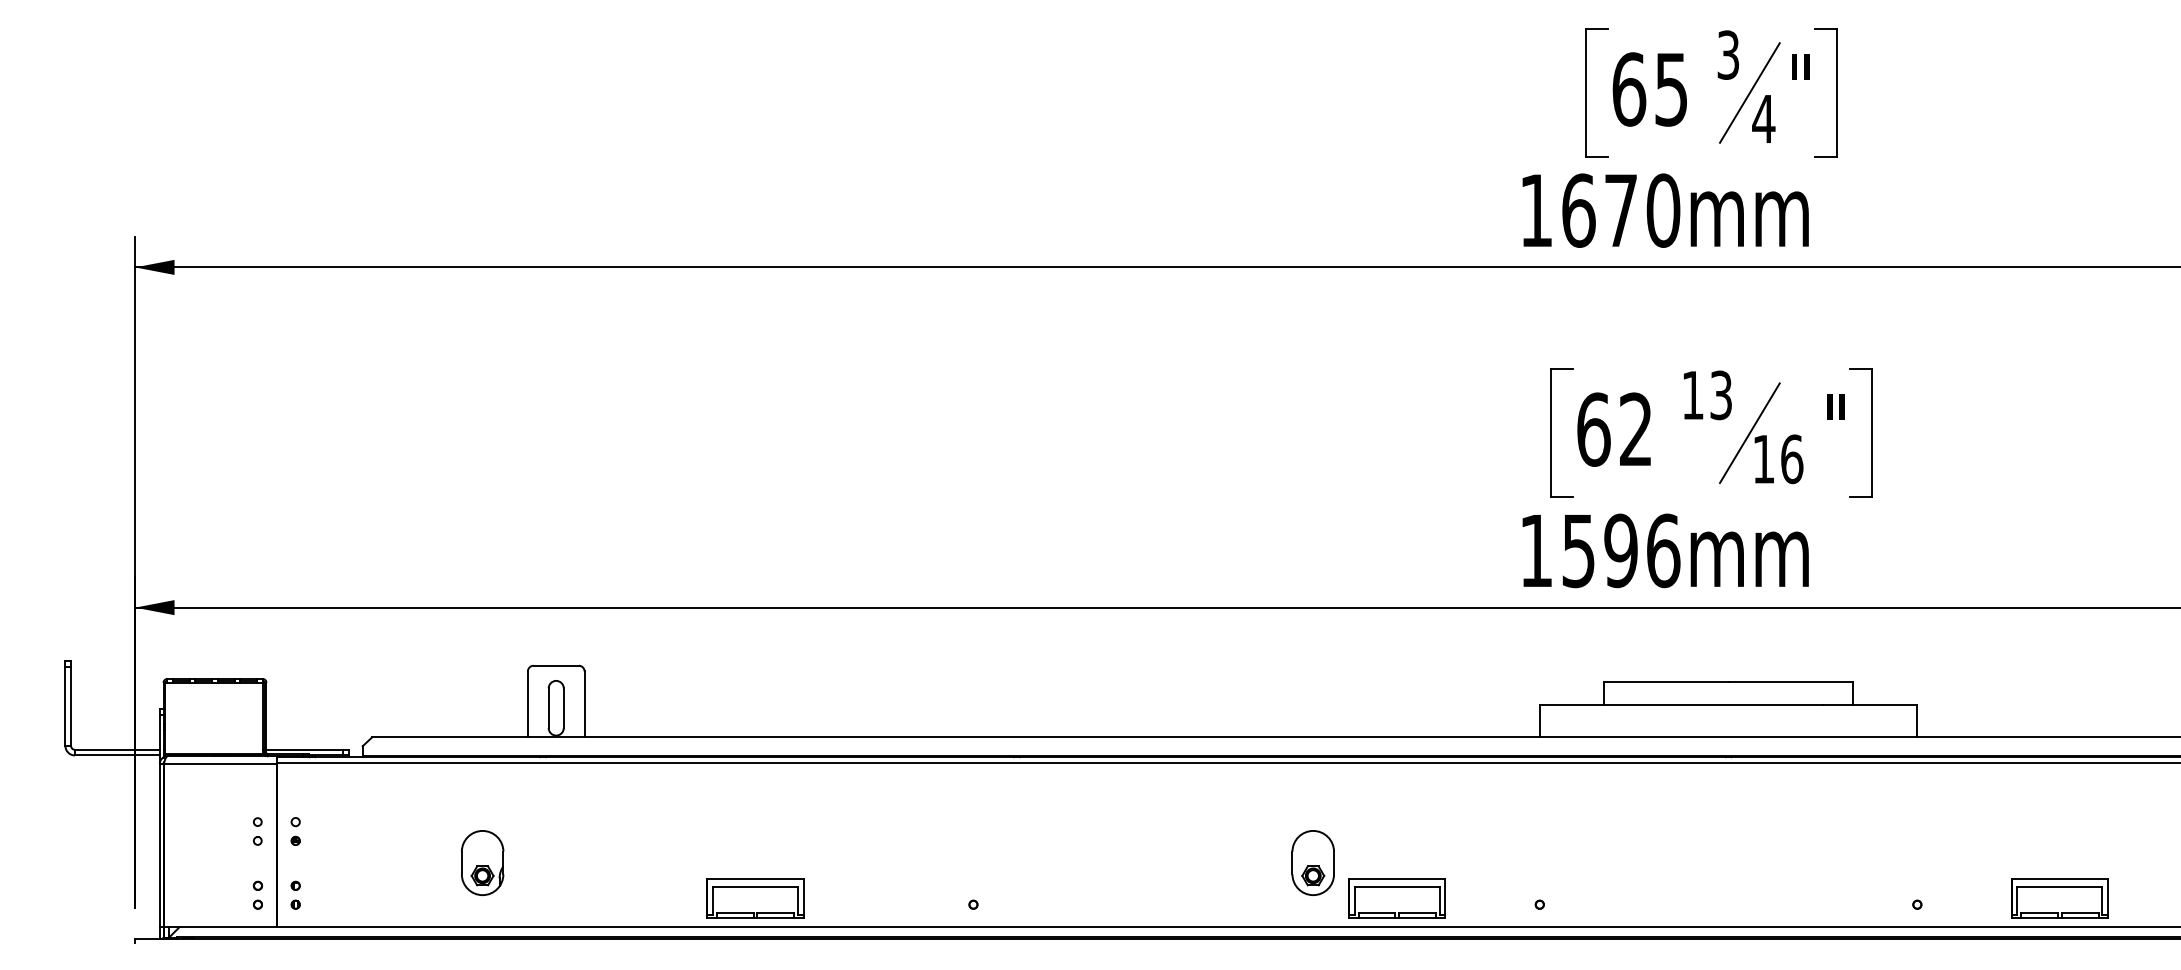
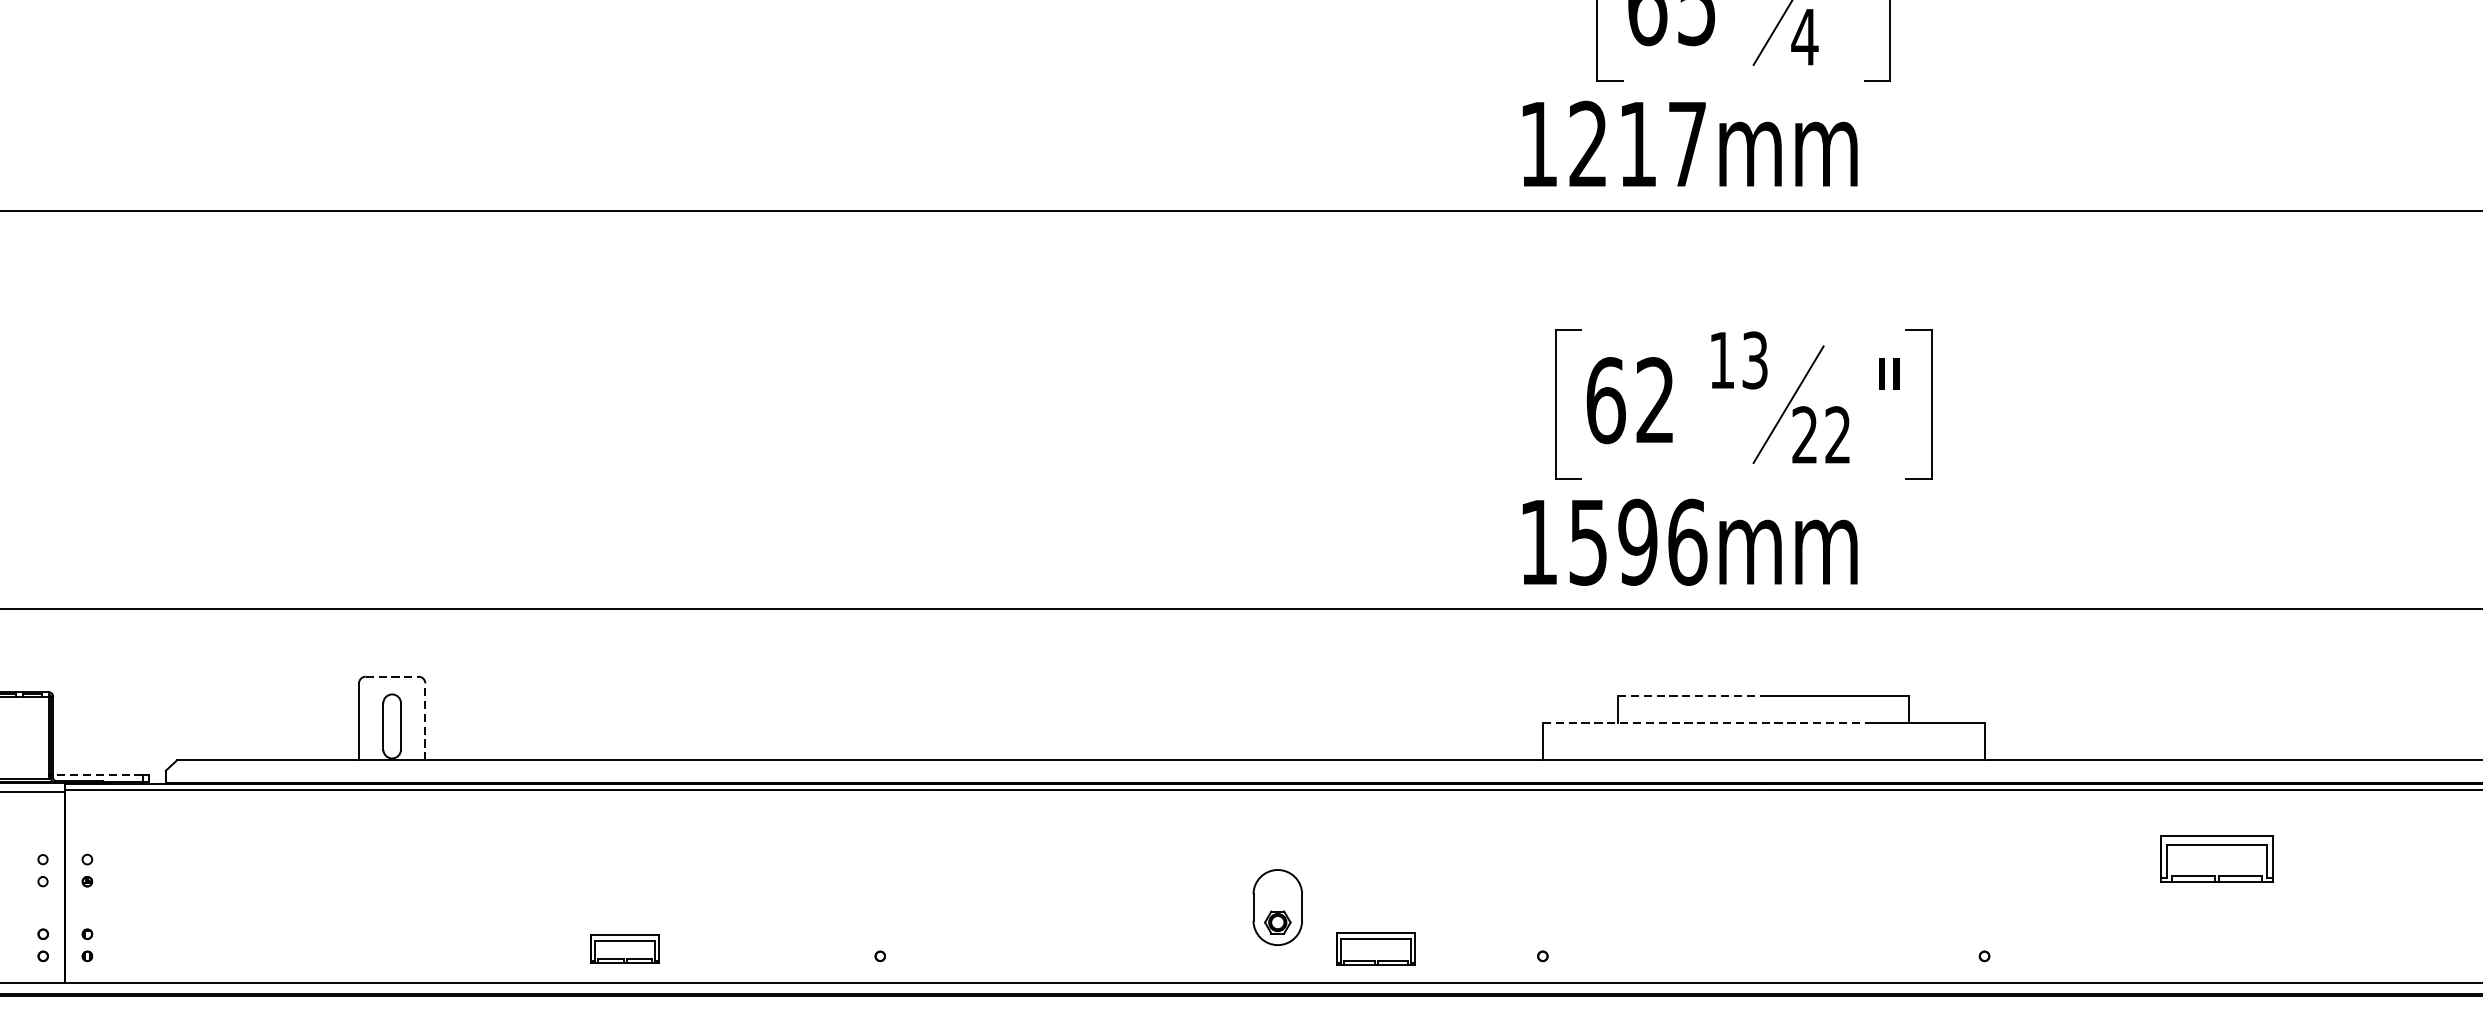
text: (1621, 210) -> (1638, 144), 1670mm -> 1217mm
text: (1778, 459) -> (1822, 435), 16 -> 22
line: (556, 665) -> (392, 676), solid -> dashed
line: (1666, 682) -> (1691, 696), solid -> dashed
line: (584, 704) -> (425, 722), solid -> dashed
line: (1681, 705) -> (1708, 723), solid -> dashed
line: (304, 749) -> (97, 774), solid -> dashed
part: (482, 862) -> (305, 906), removed
part: (755, 898) -> (625, 949), size x0.6
part: (1396, 898) -> (1375, 949), size x0.7
part: (2059, 898) -> (2216, 858), moved

